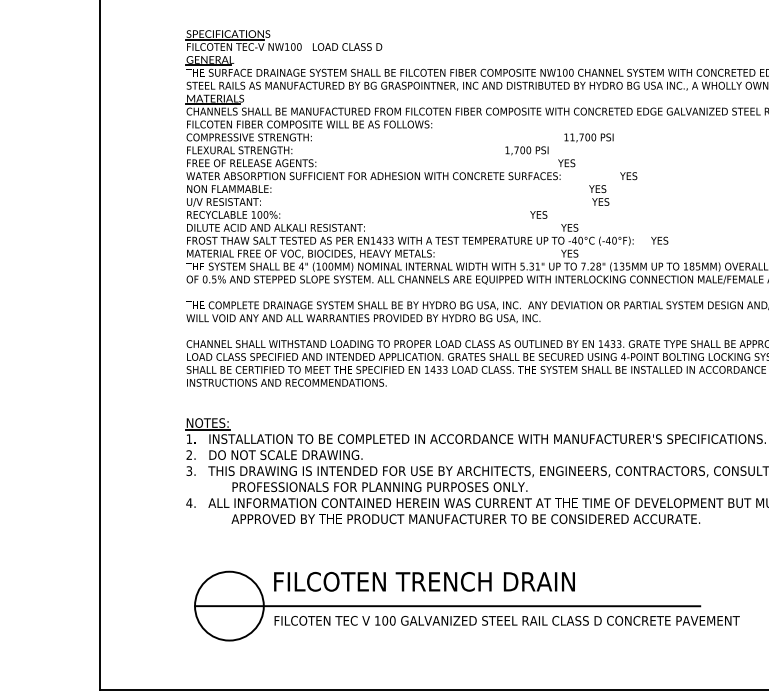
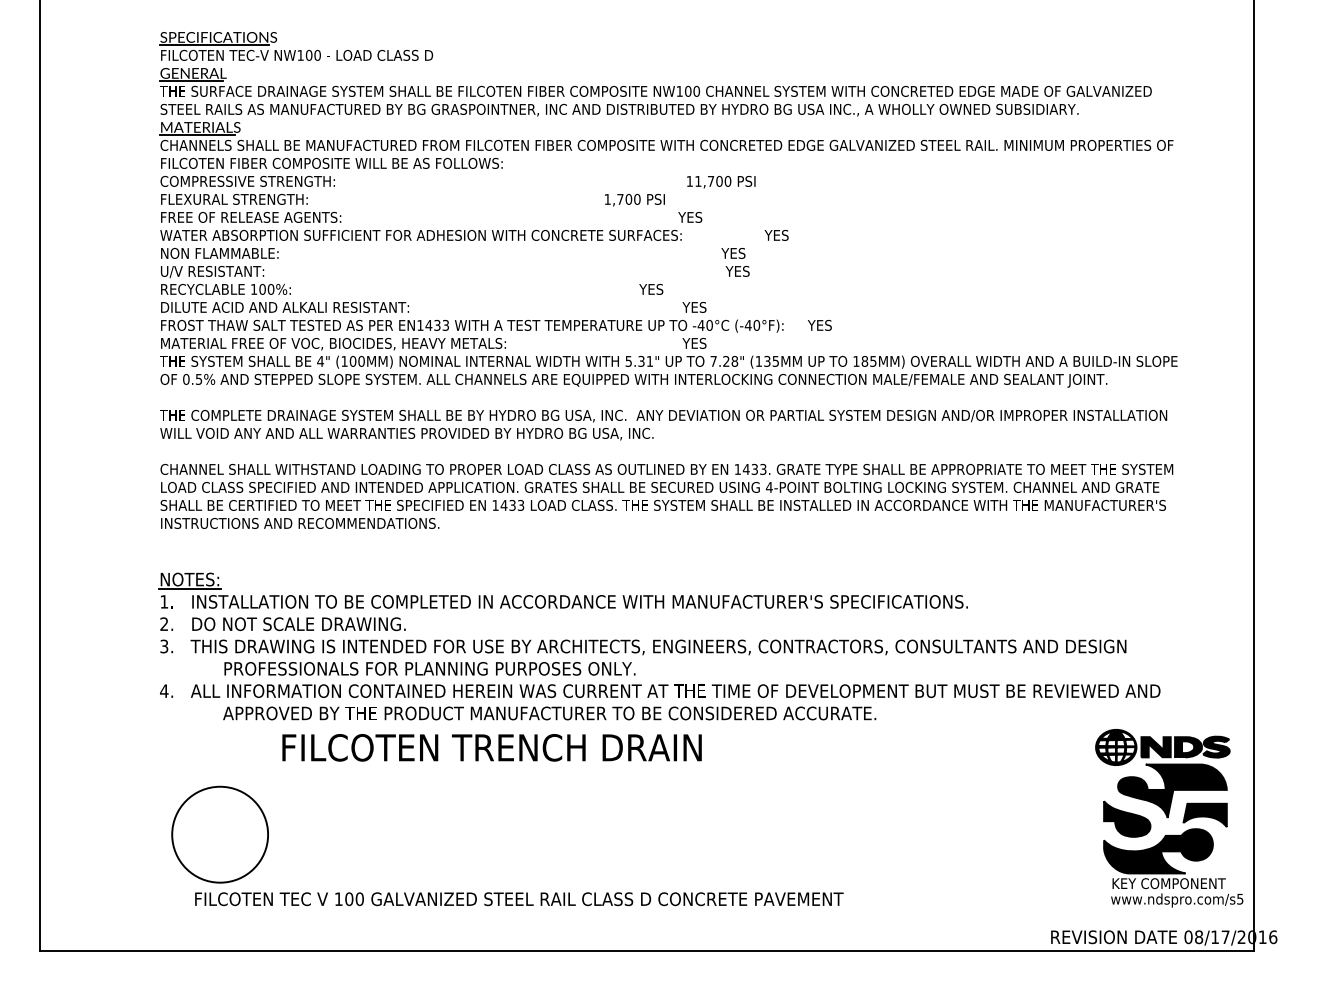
text: (424, 581) -> (491, 747), moved
line: (447, 605) -> (524, 834), removed
text: (507, 621) -> (519, 899), moved

